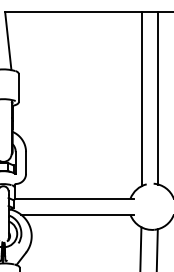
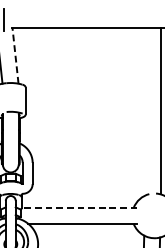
line: (8, 40) -> (15, 55), solid -> dashed
line: (141, 99) -> (144, 112), removed
line: (74, 198) -> (79, 207), solid -> dashed

